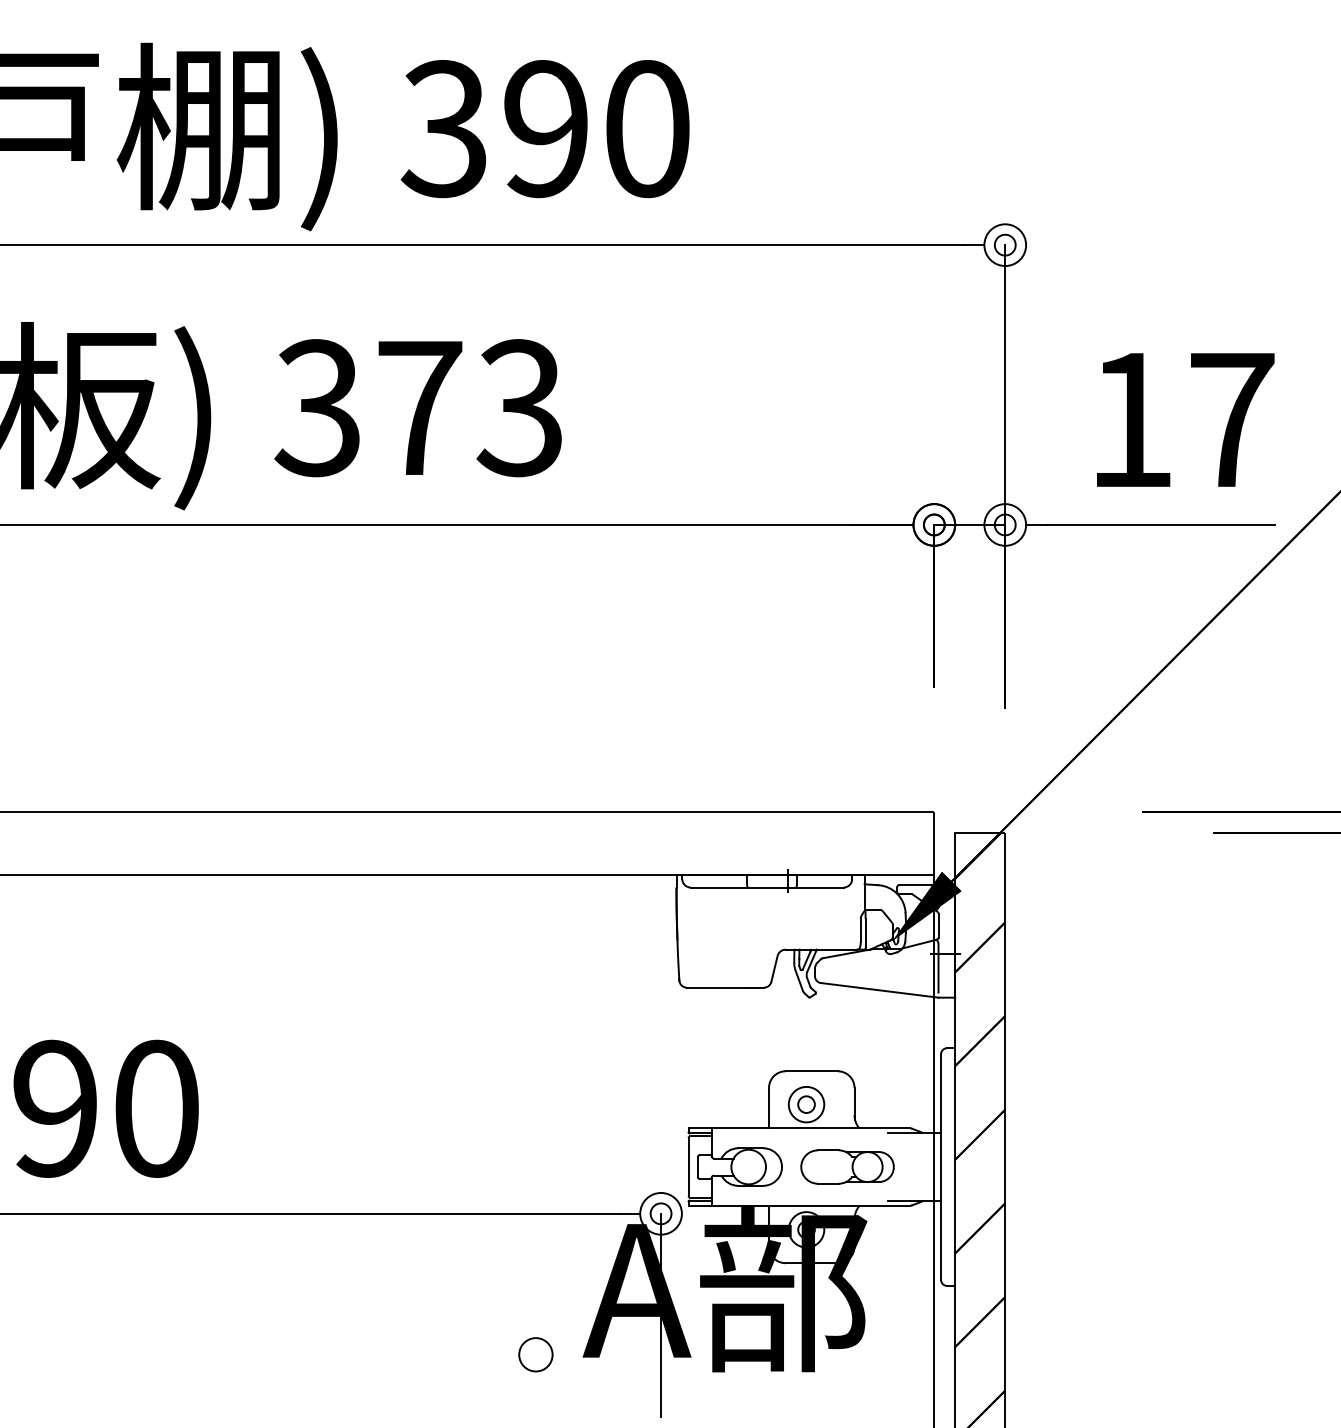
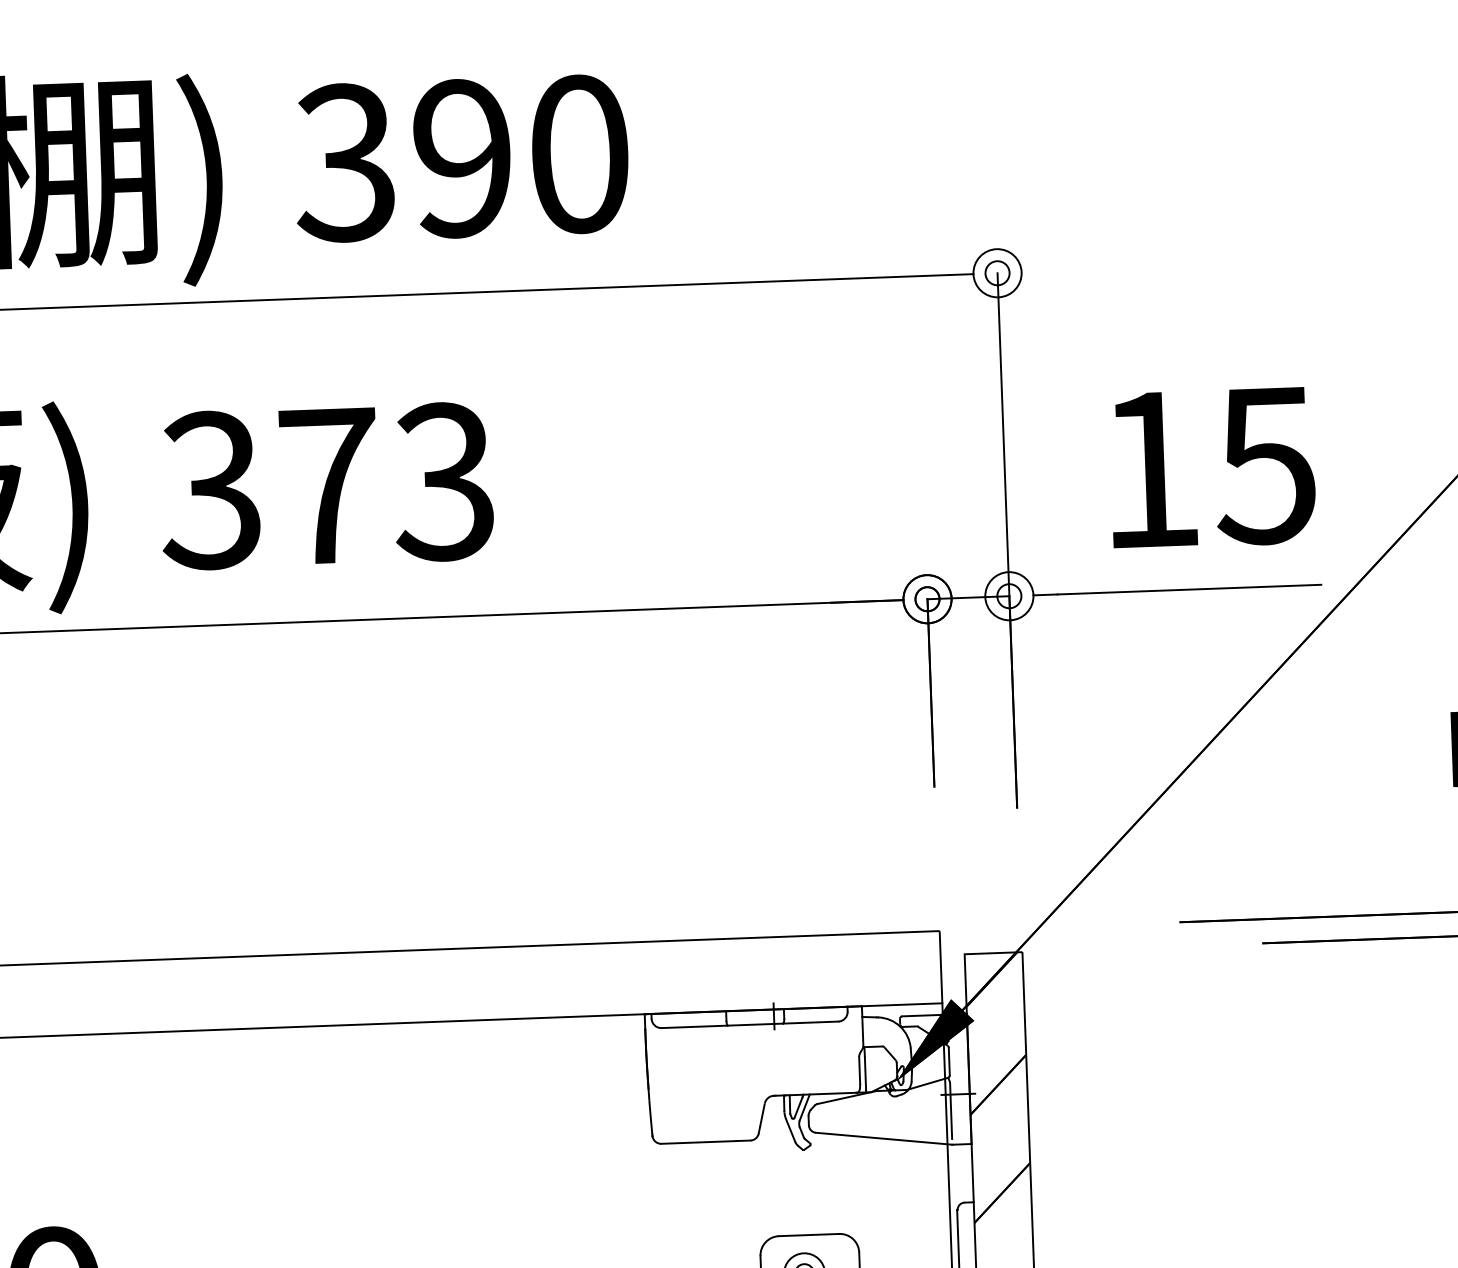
text: (1230, 421) -> (1265, 467), 17 -> 15

